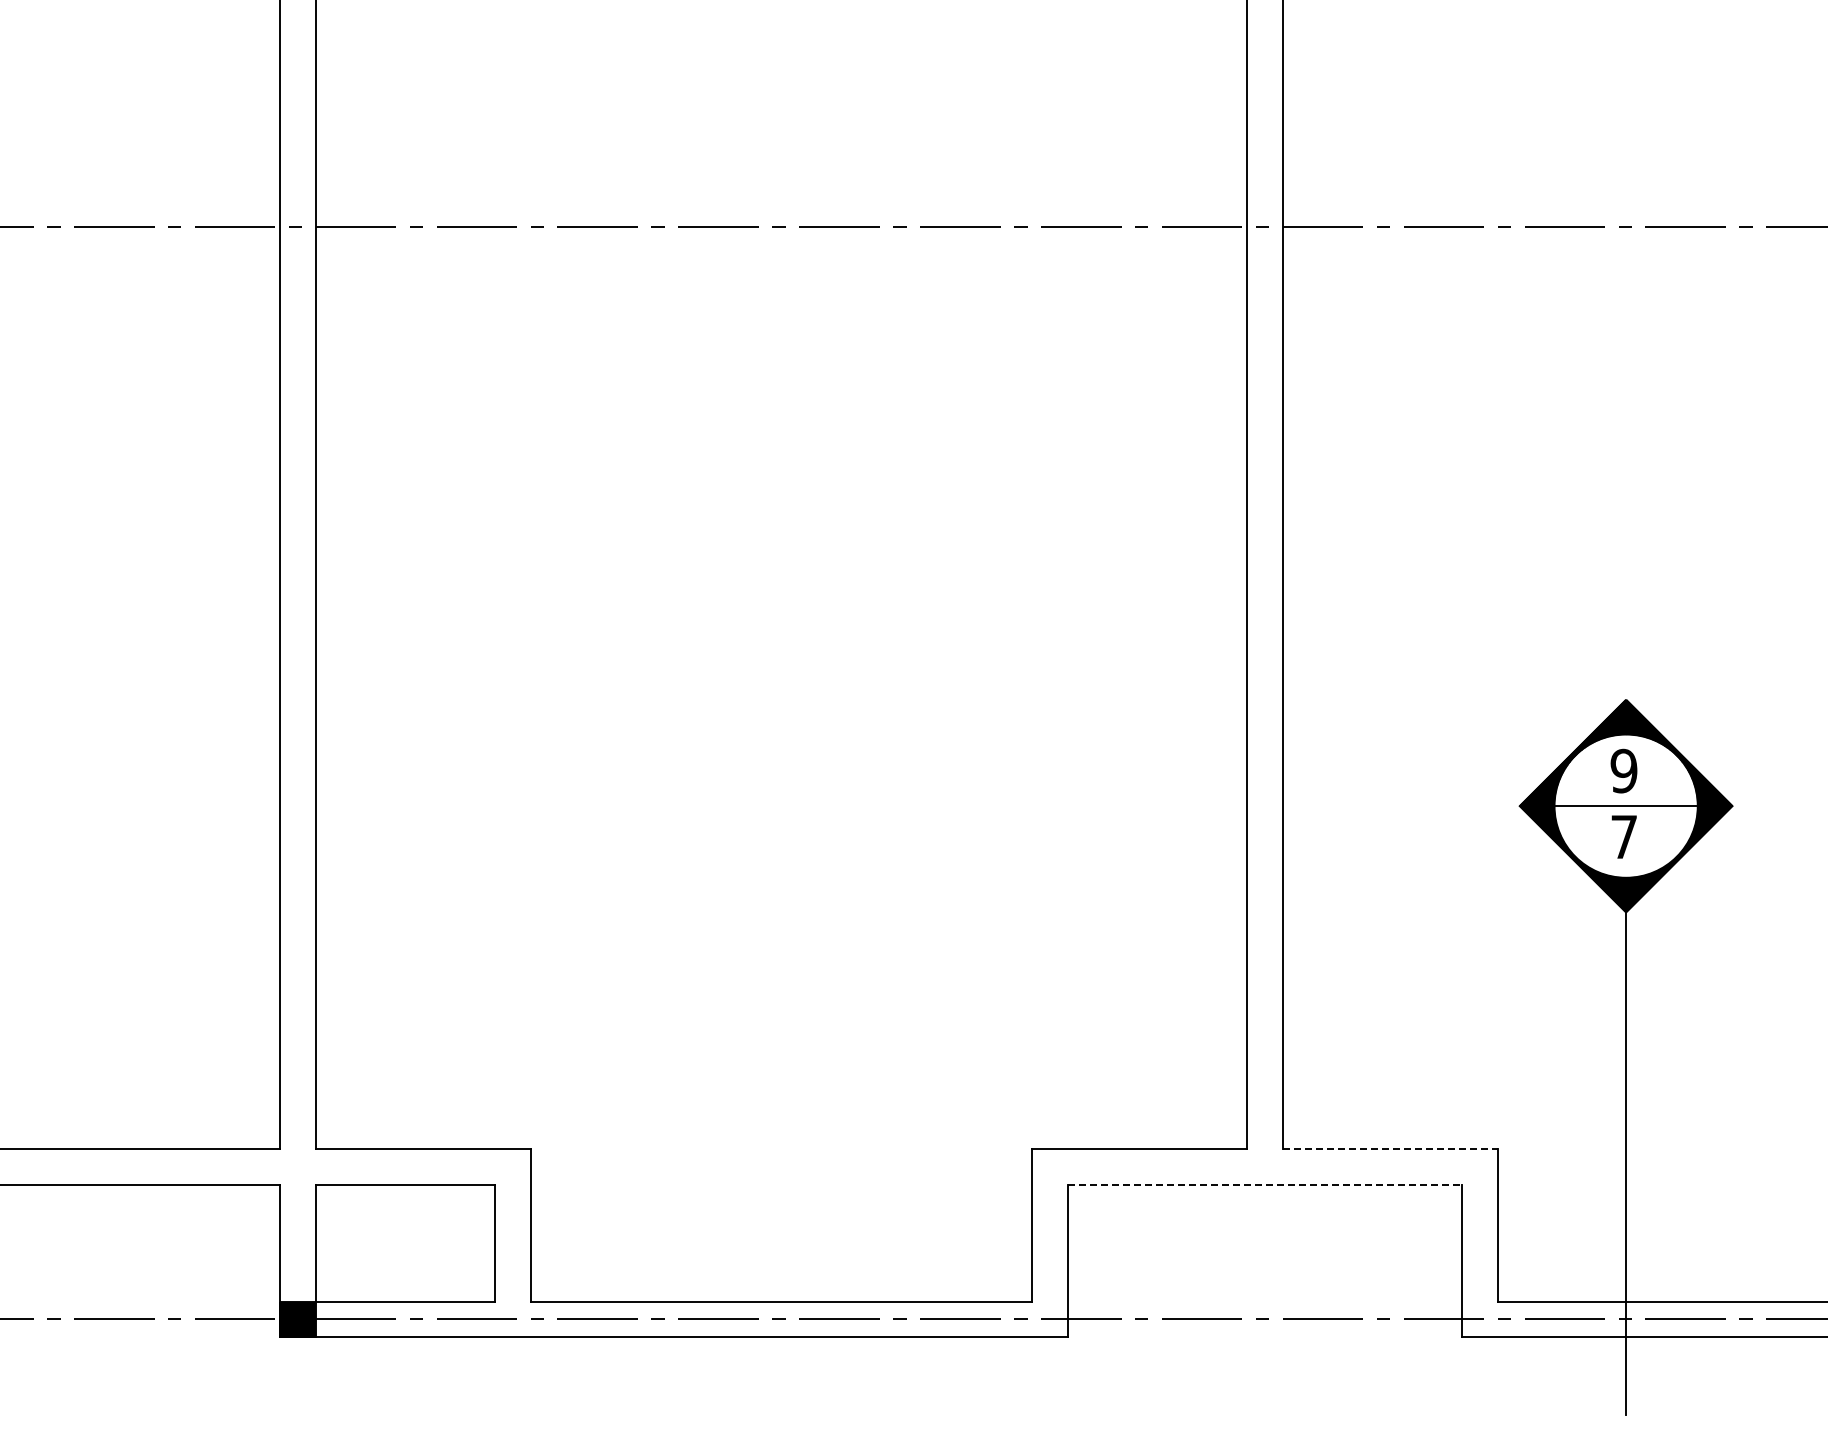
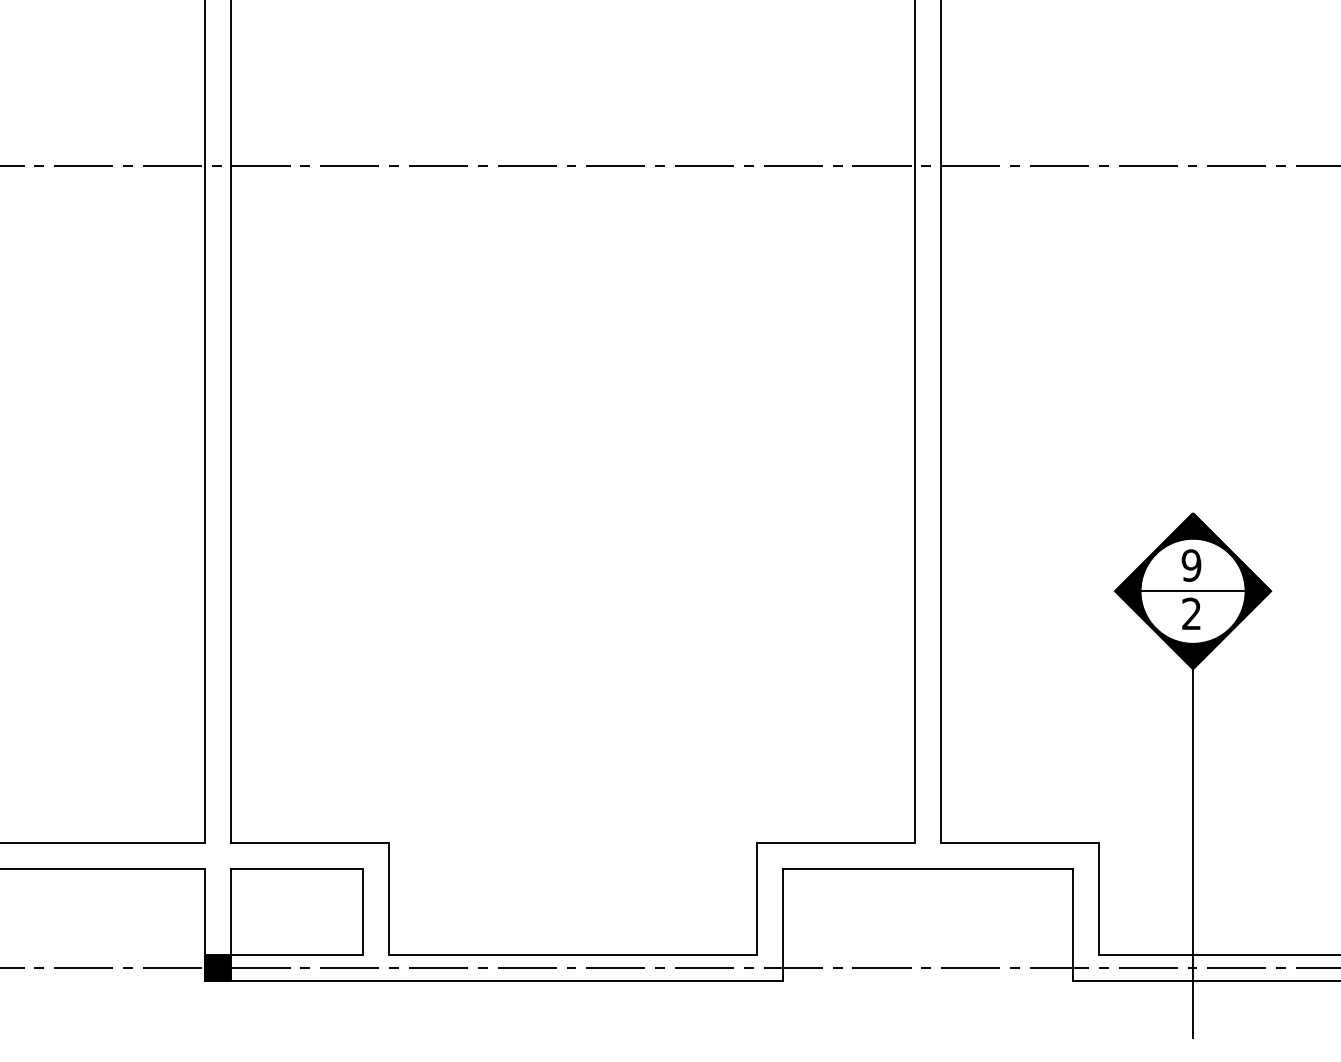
text: (1623, 836) -> (1191, 613), 7 -> 2
line: (1390, 1149) -> (1020, 843), dashed -> solid
line: (1264, 1185) -> (927, 869), dashed -> solid

